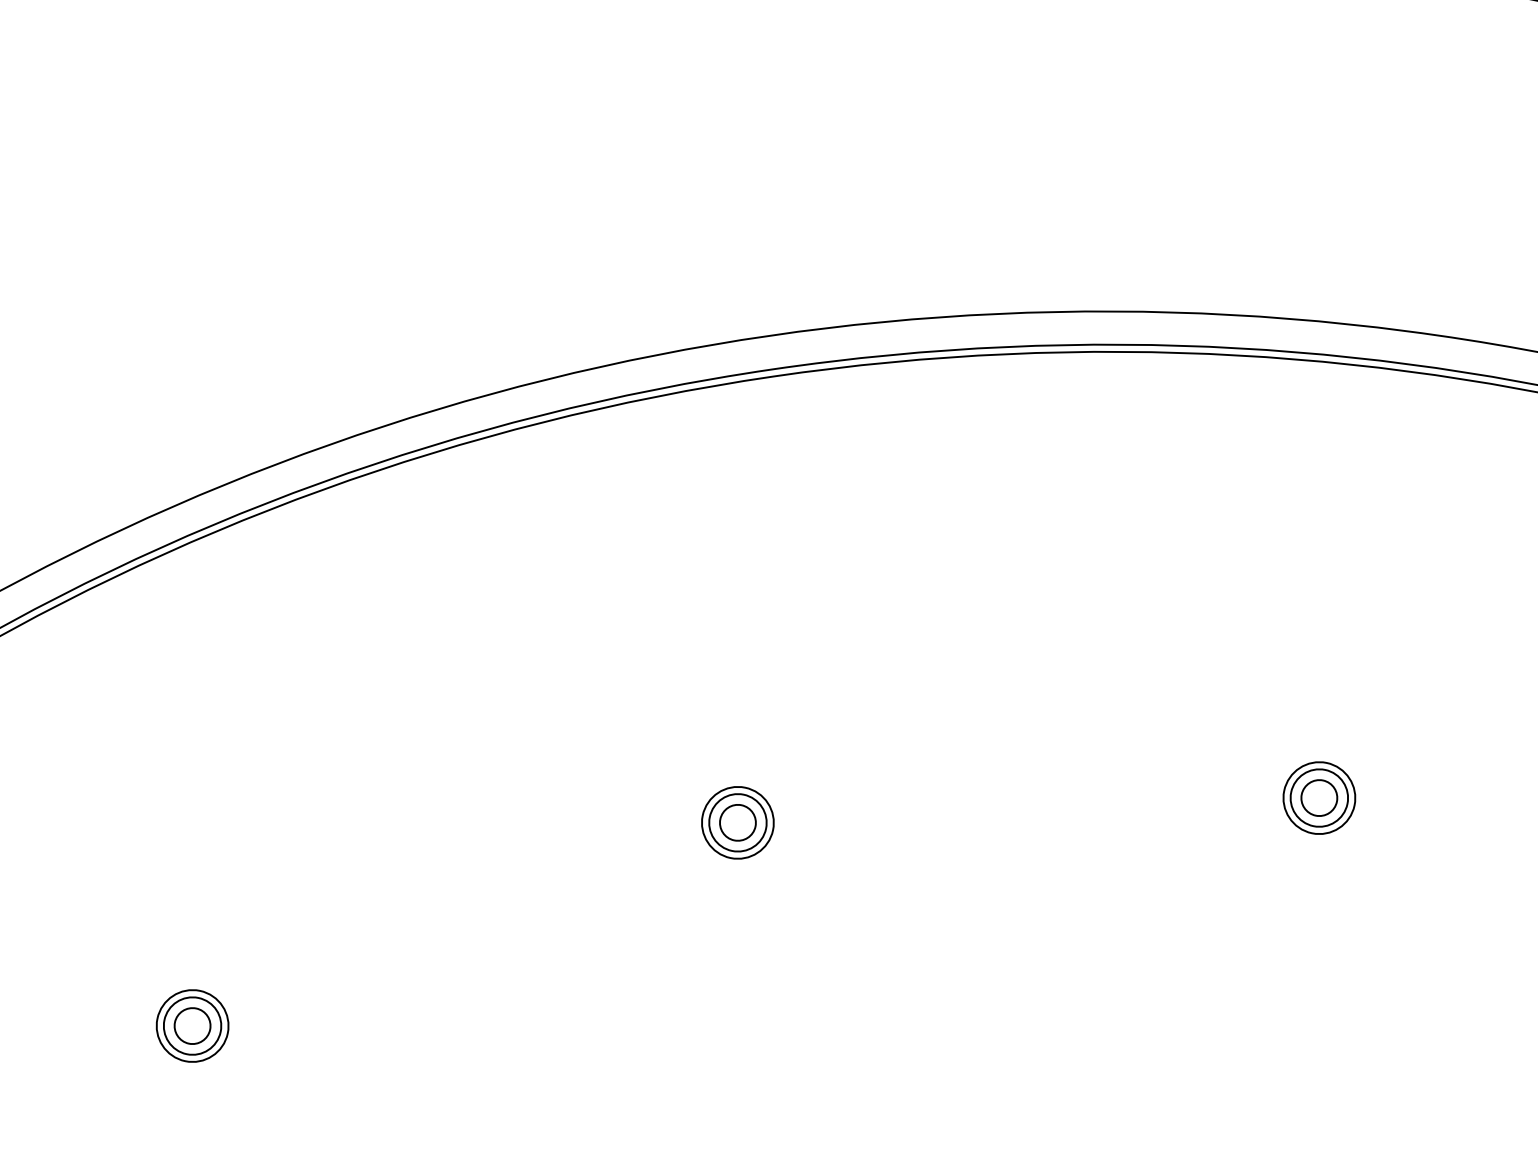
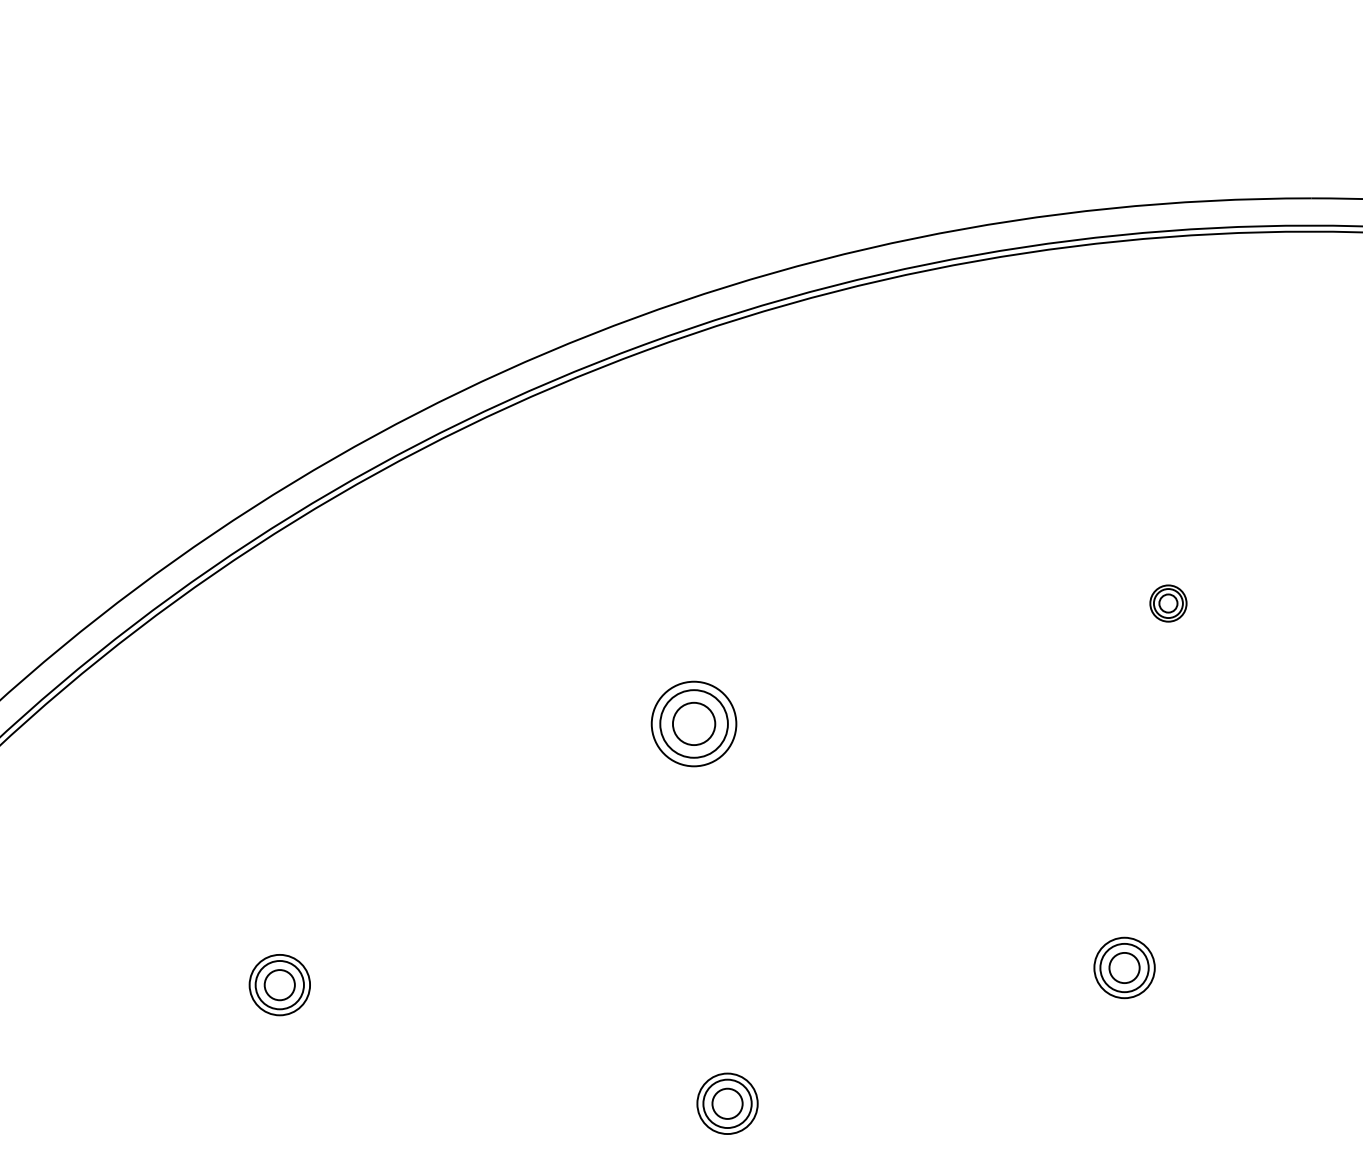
part: (1319, 798) -> (1168, 603), size x0.6
part: (737, 822) -> (693, 723), size x1.4

